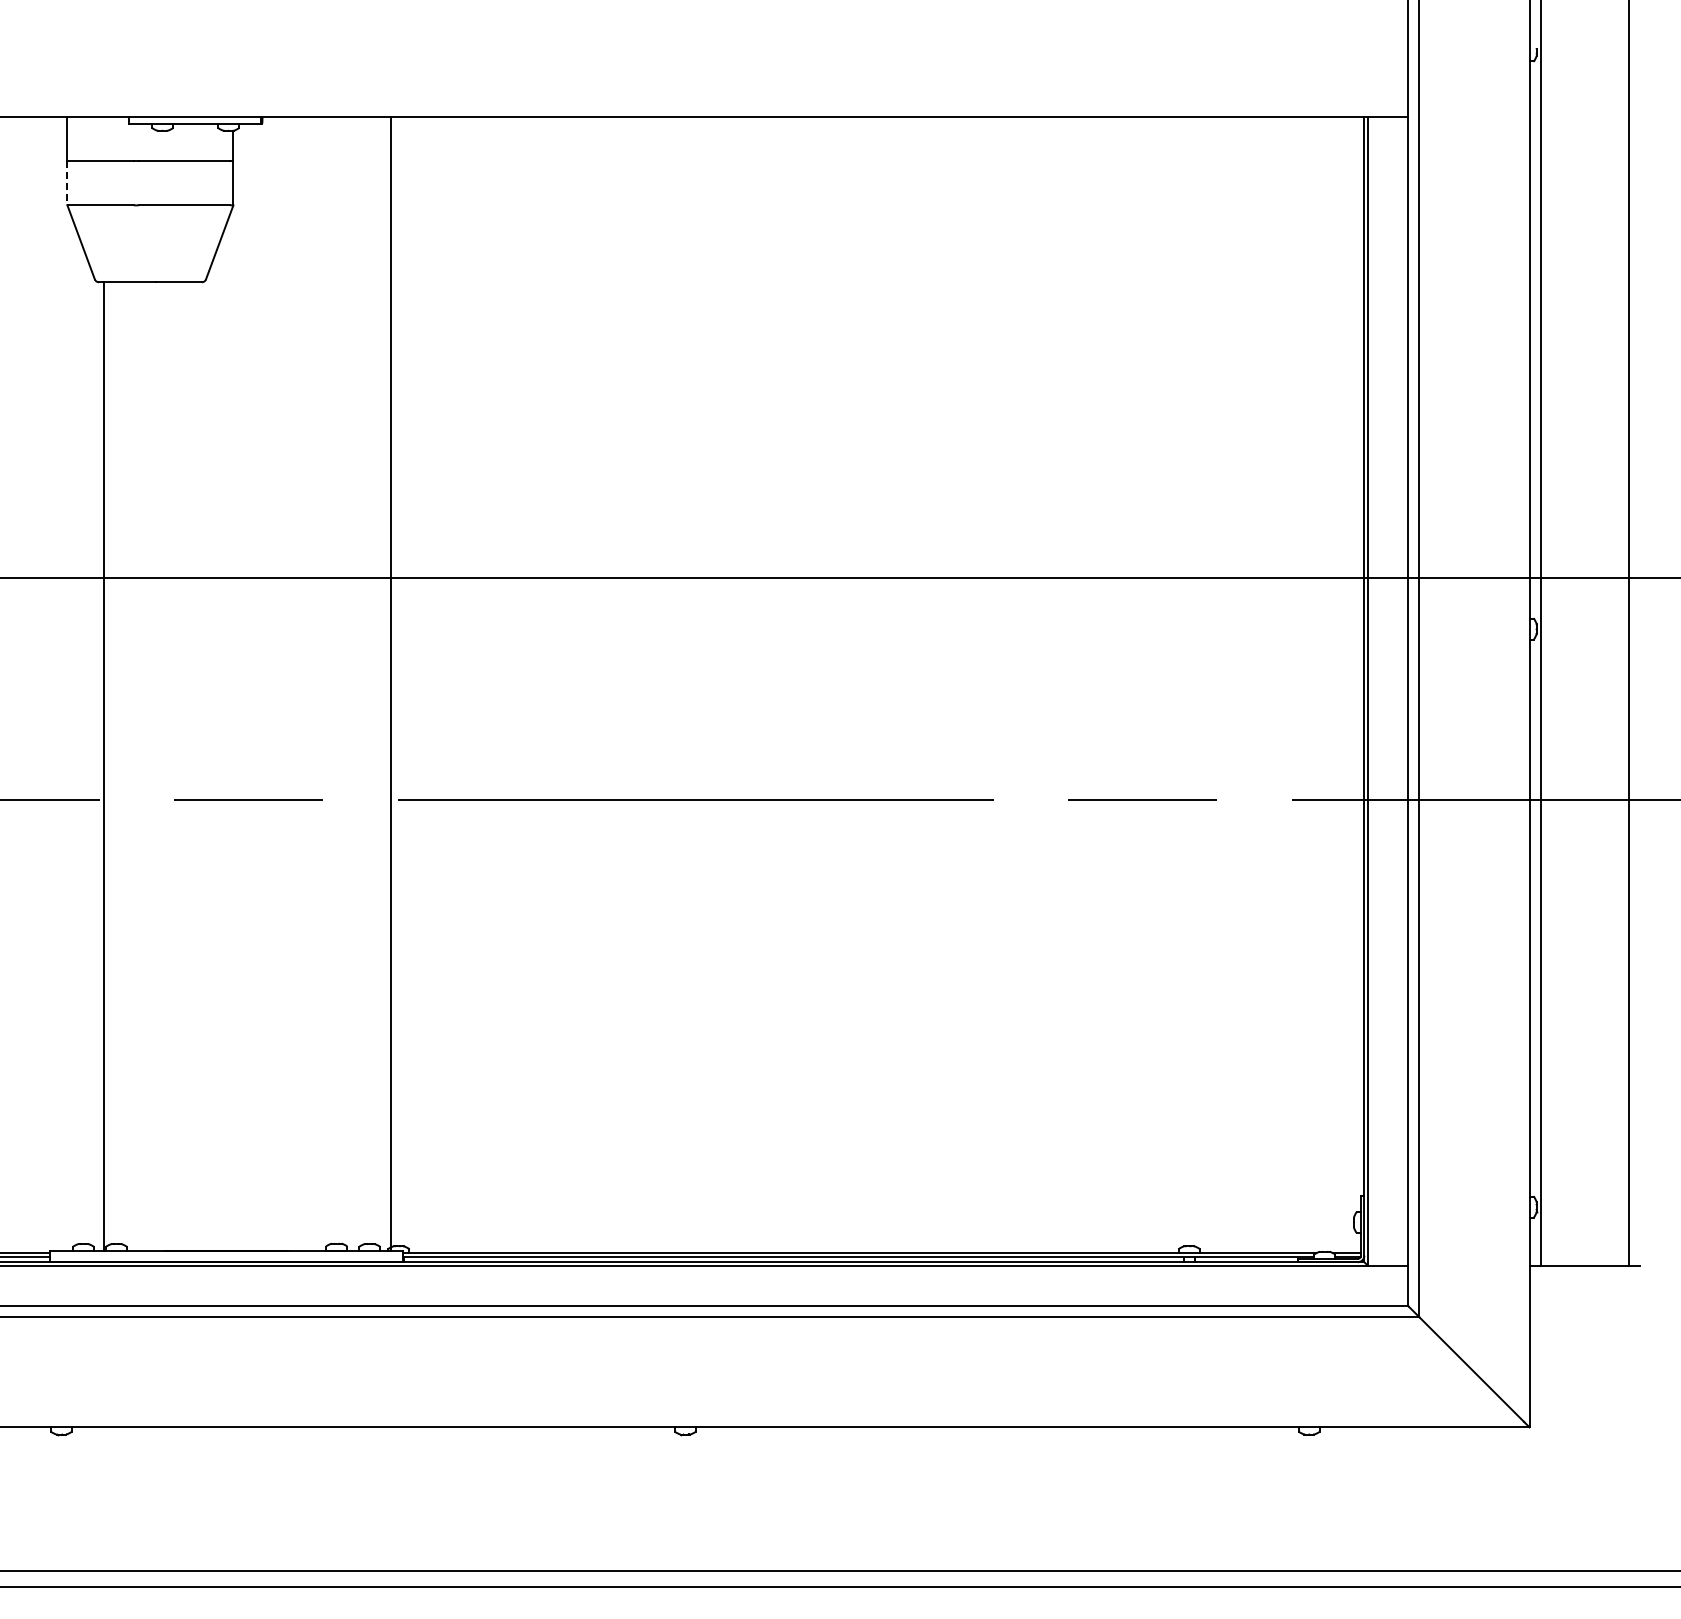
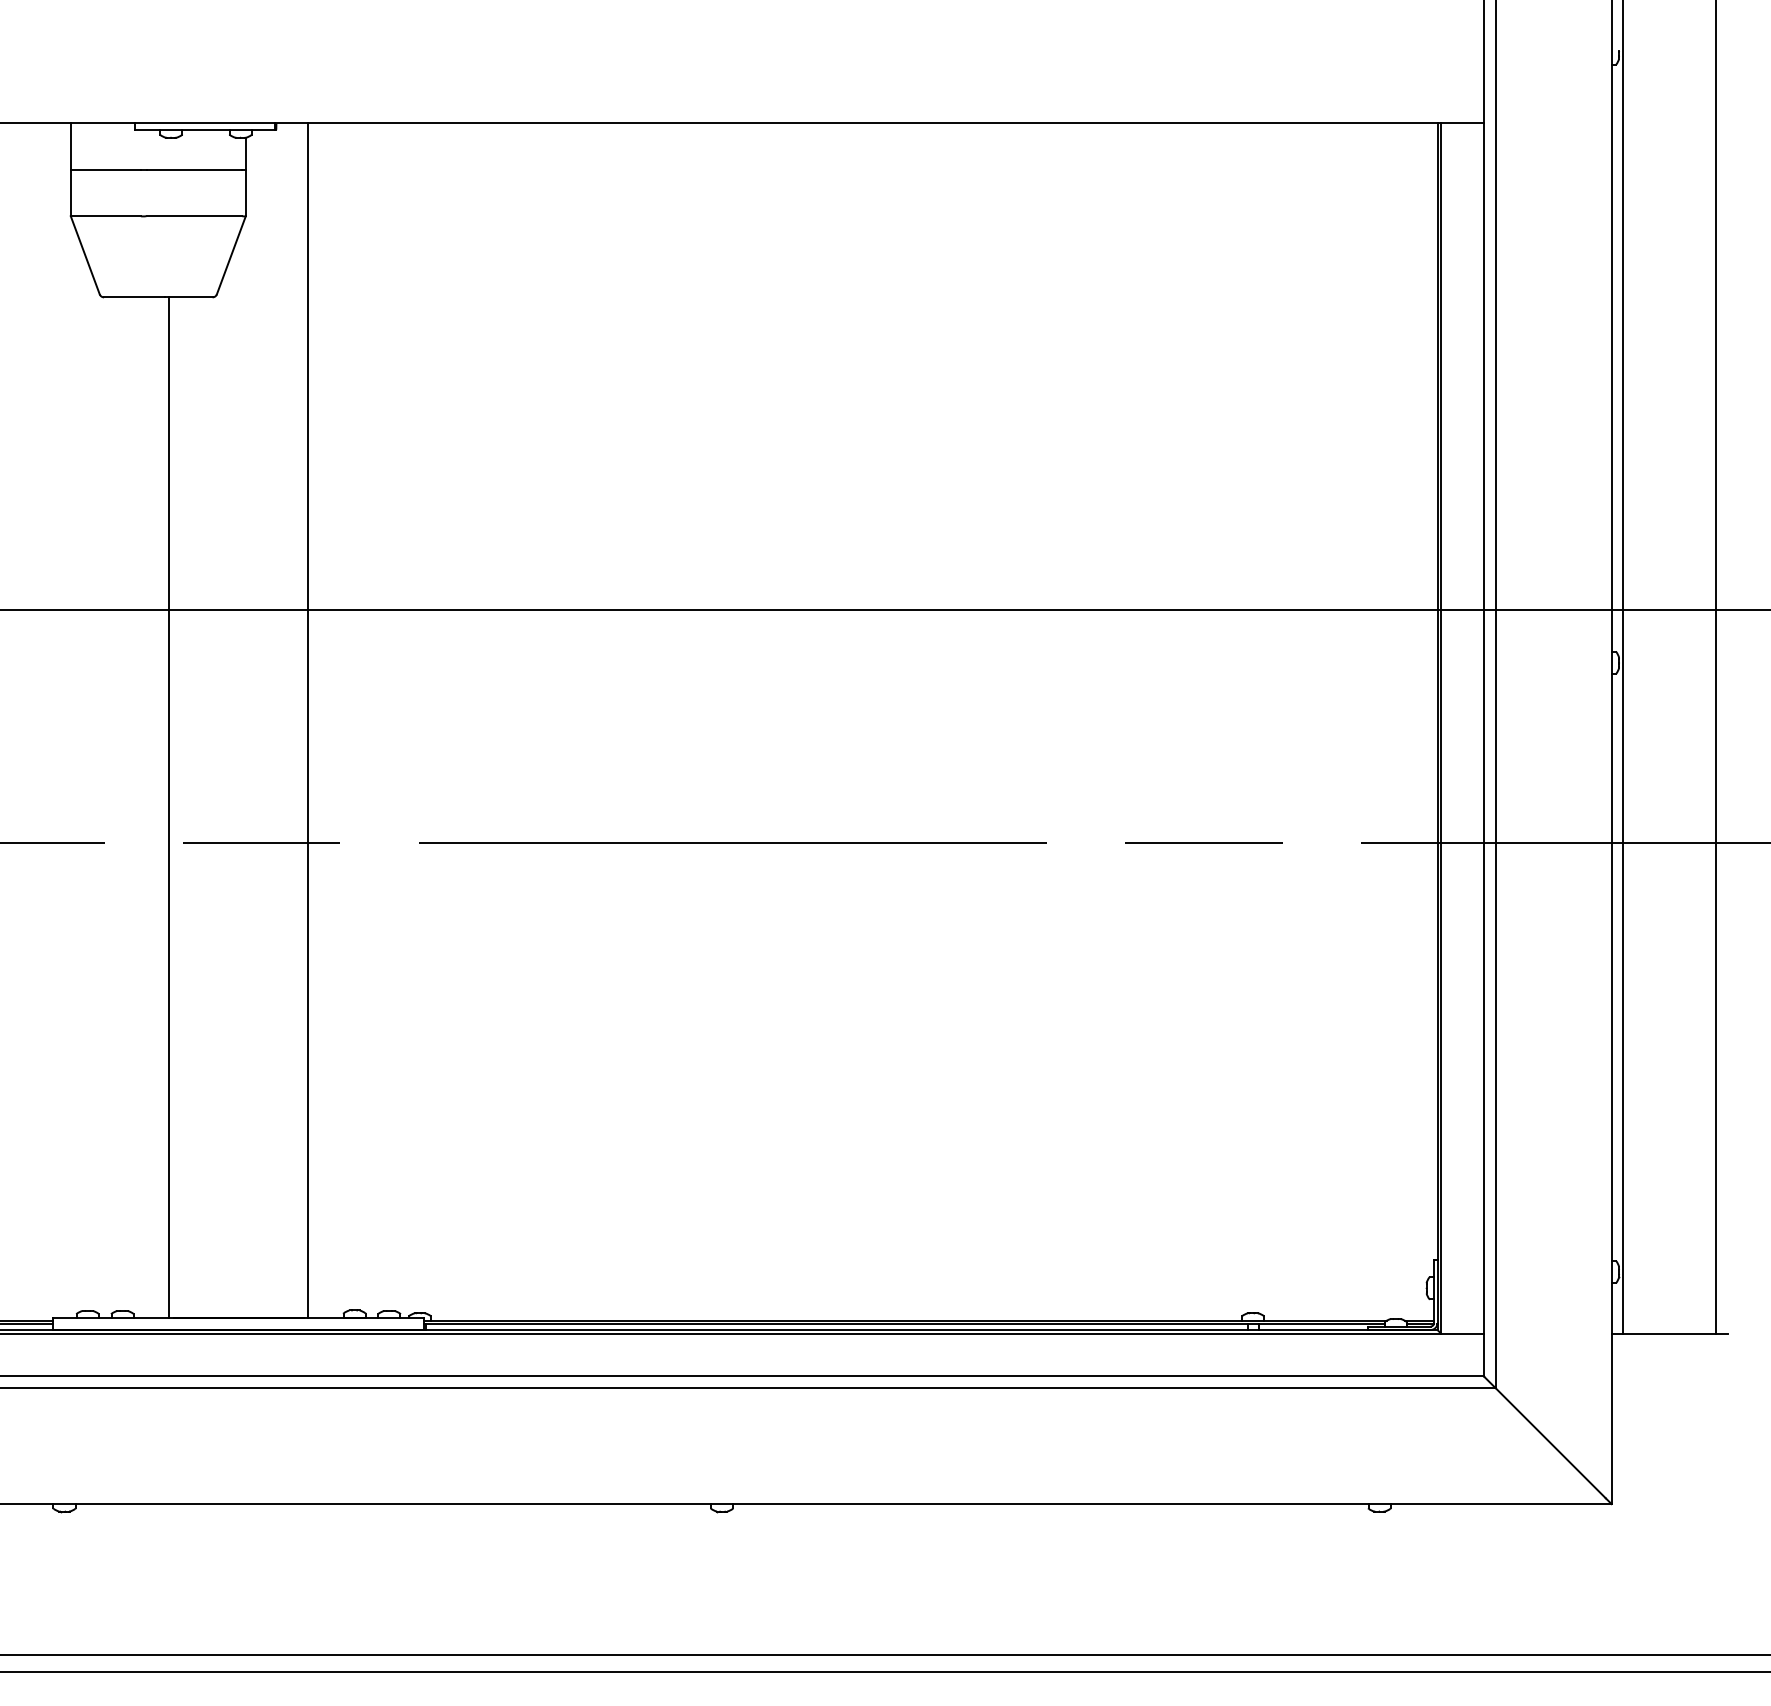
line: (67, 183) -> (70, 193), dashed -> solid
line: (390, 684) -> (308, 721), moved
line: (103, 766) -> (168, 807), moved

